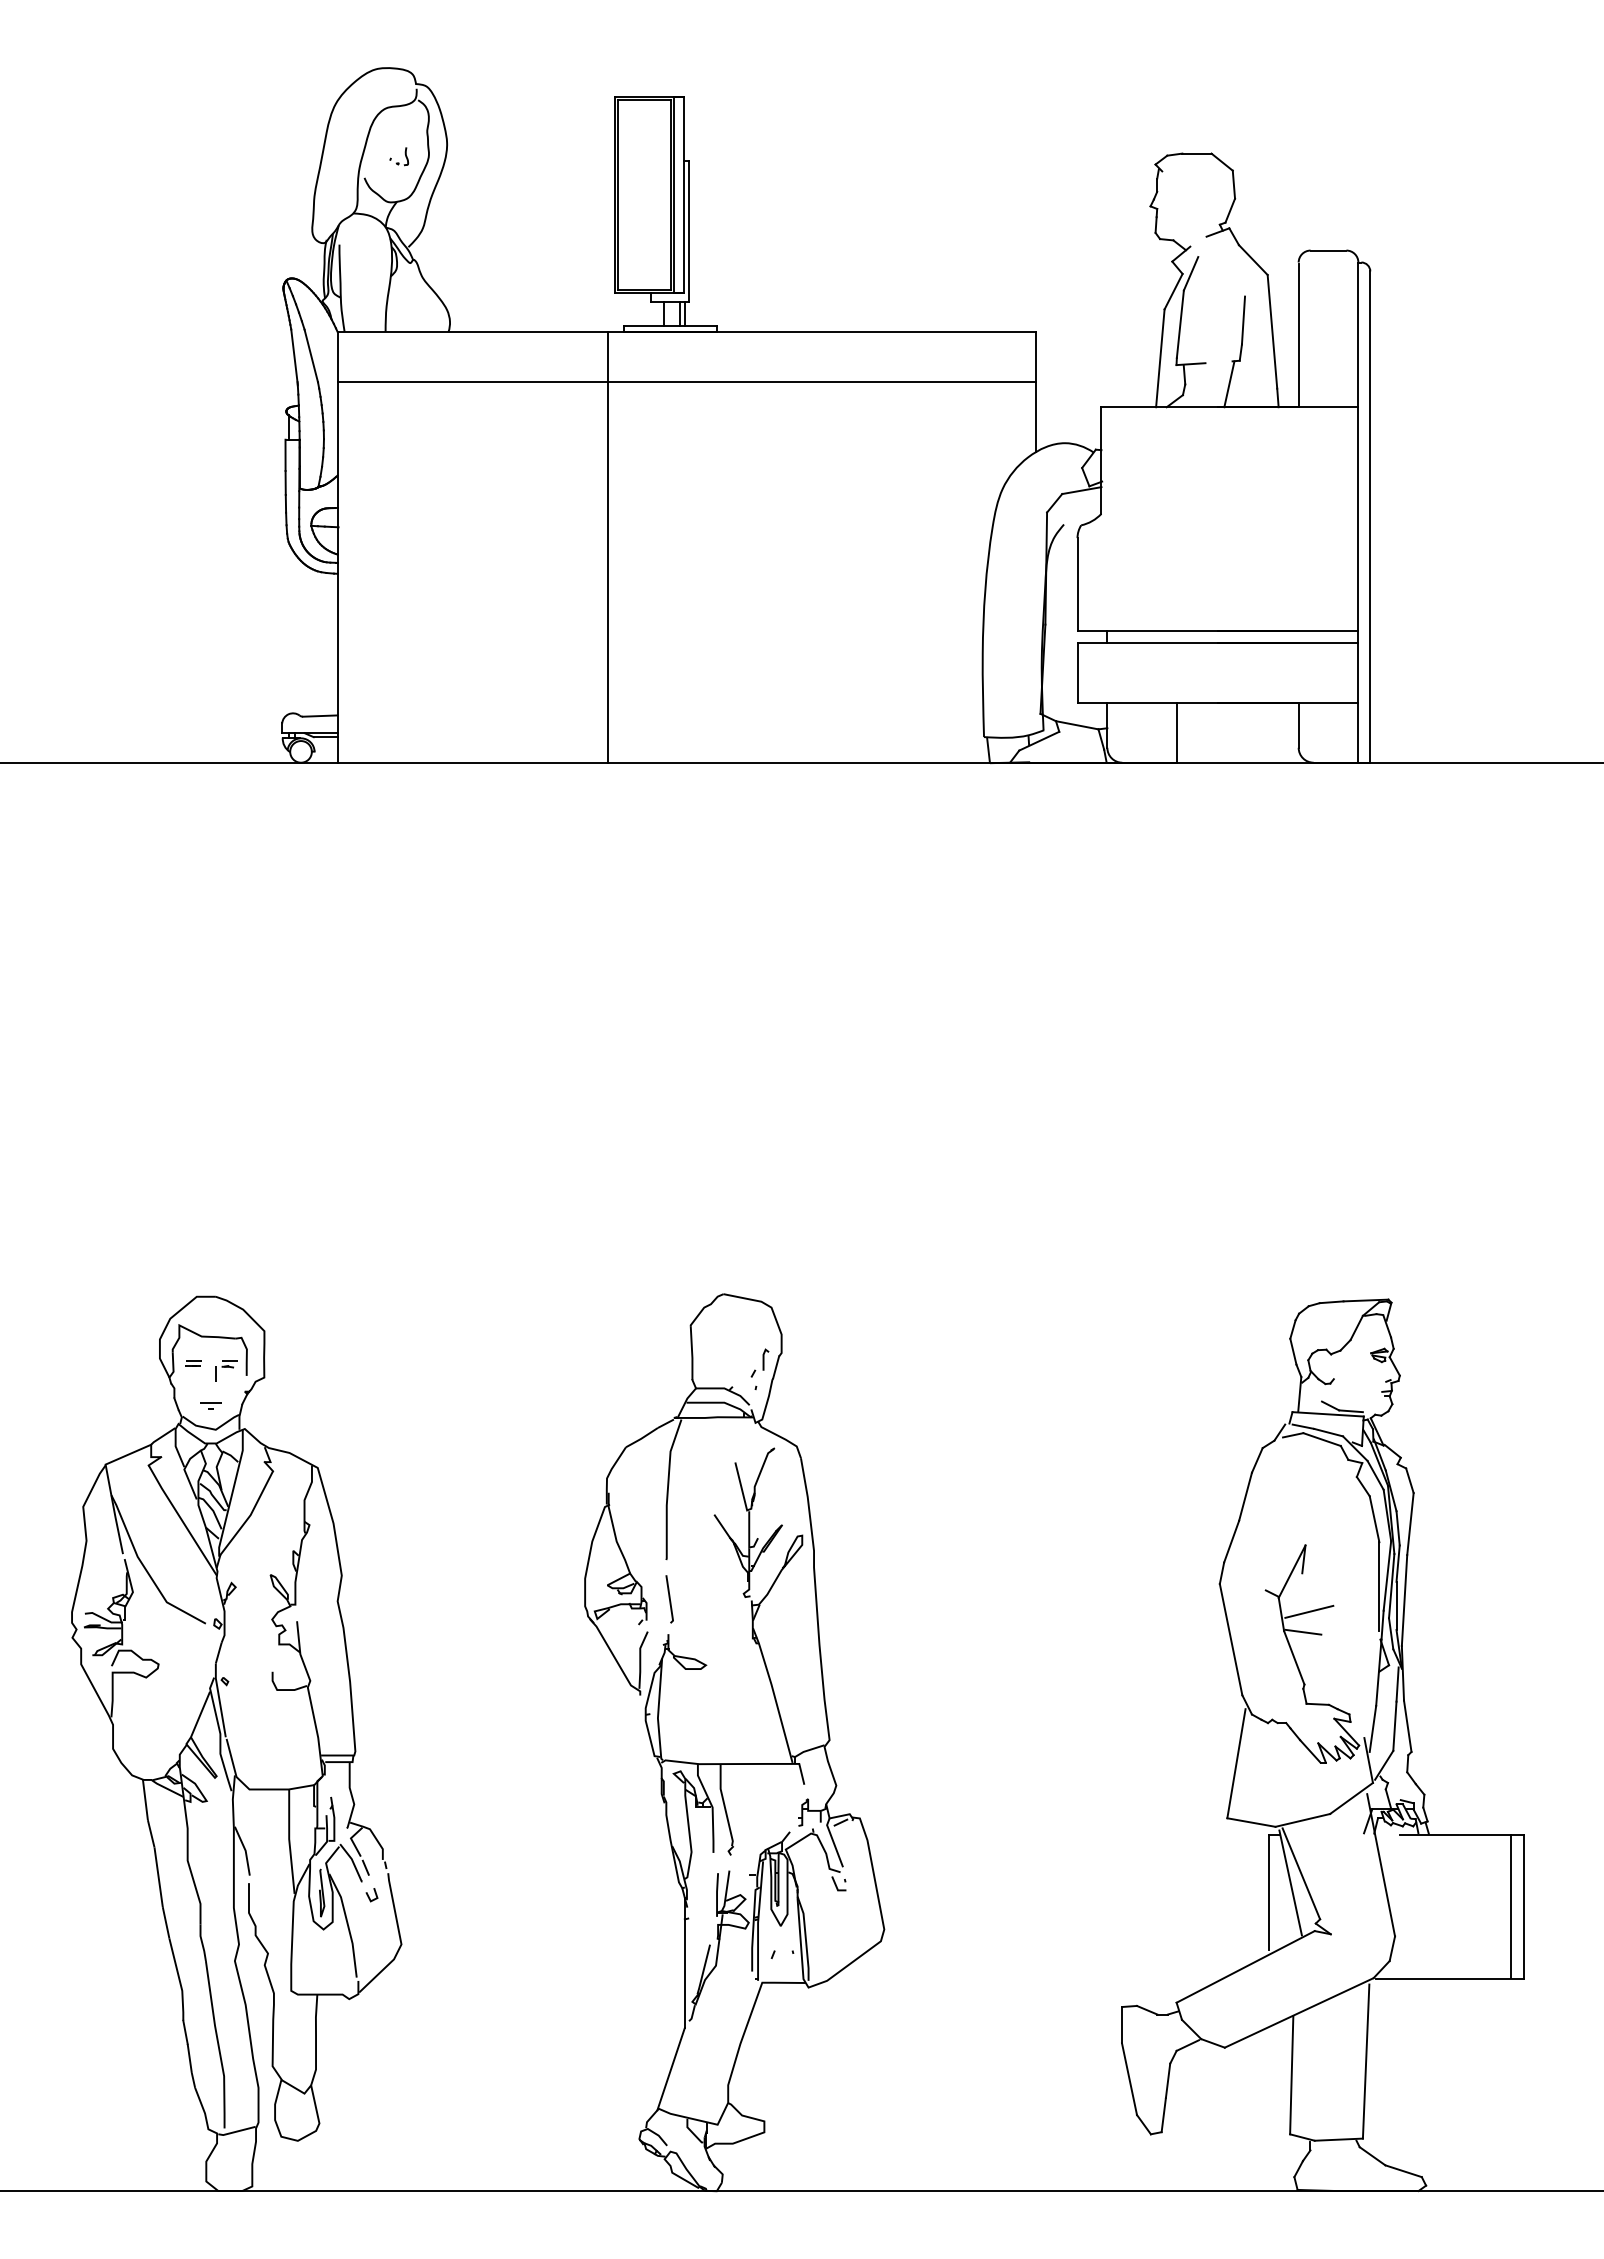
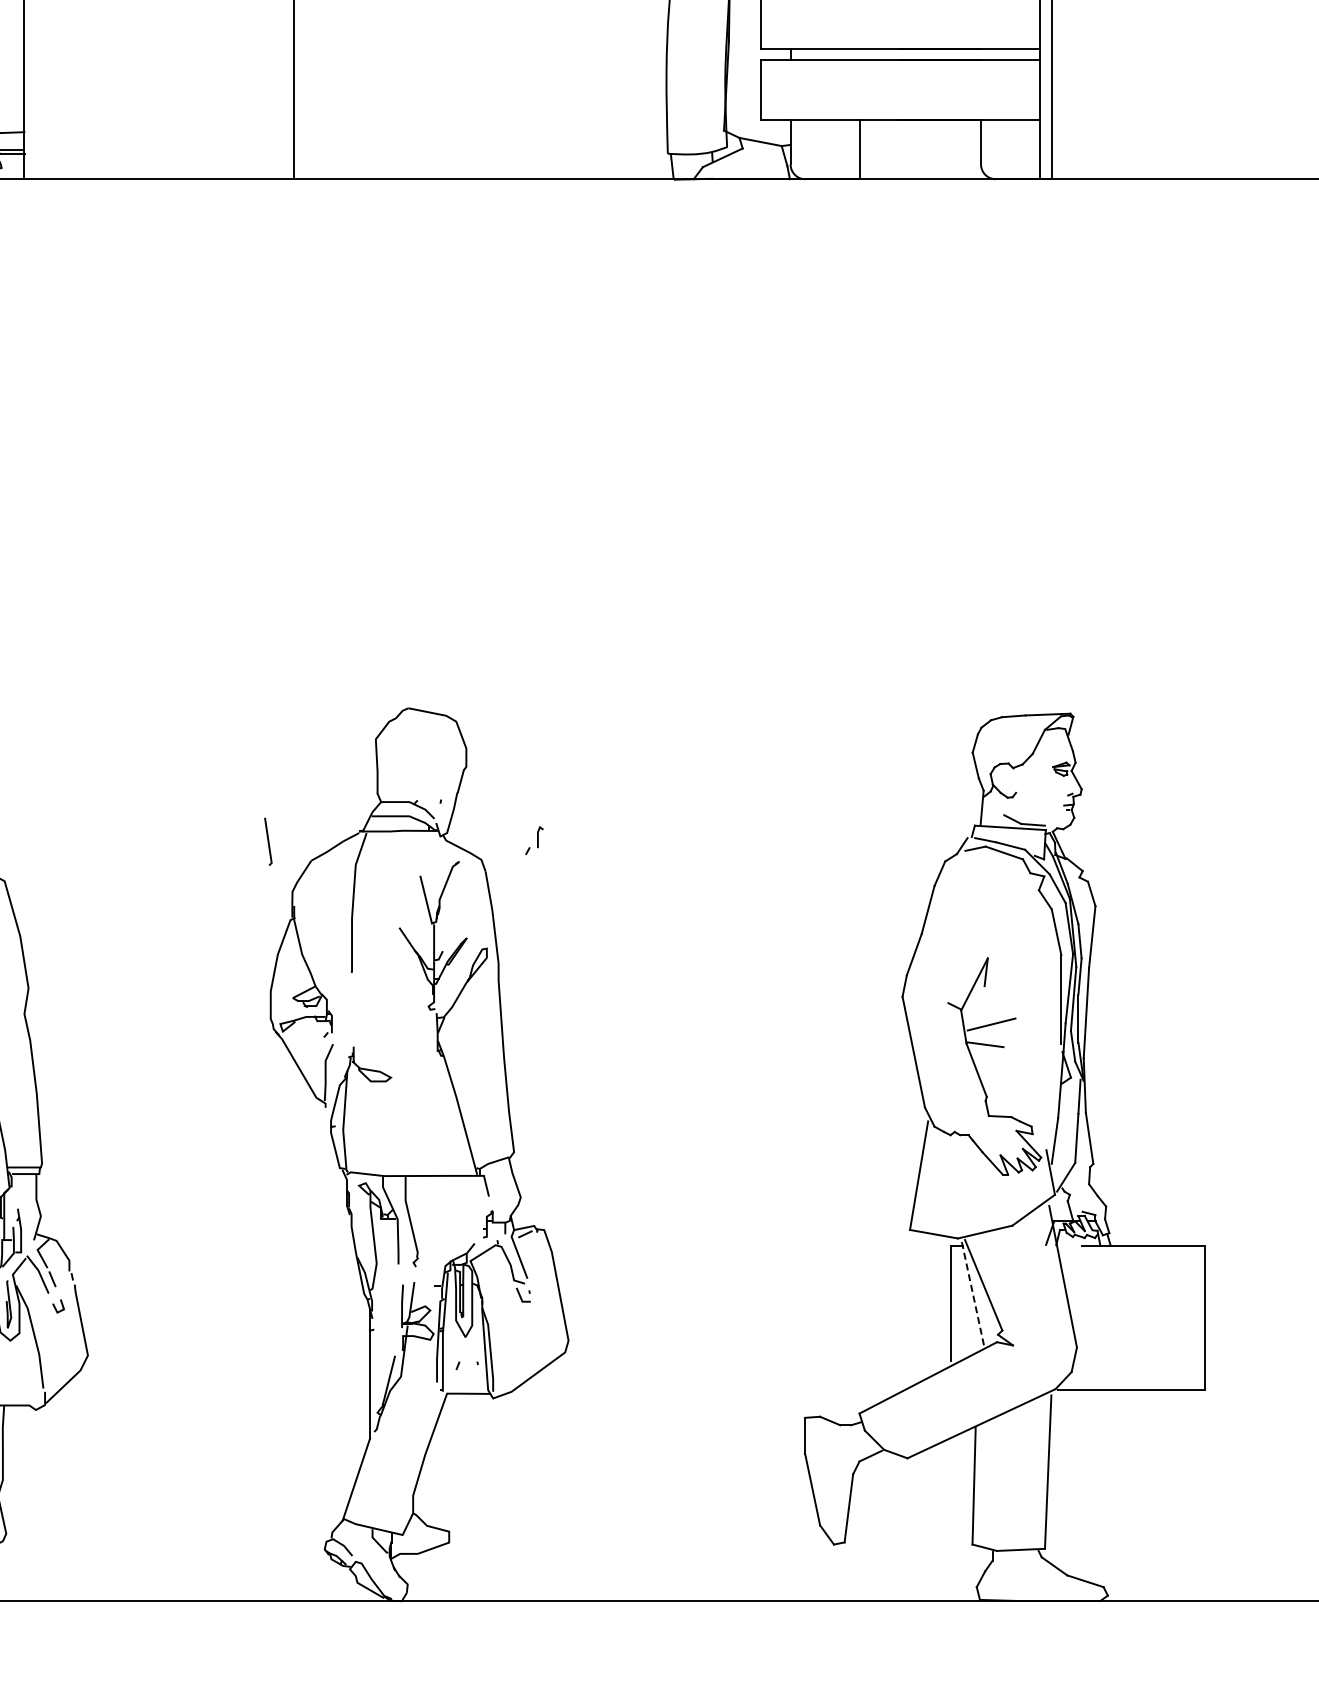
part: (759, 1362) -> (533, 839), moved
line: (669, 1599) -> (268, 841), moved
line: (1290, 1882) -> (972, 1293), solid -> dashed
line: (1510, 1906) -> (1191, 1317), removed

